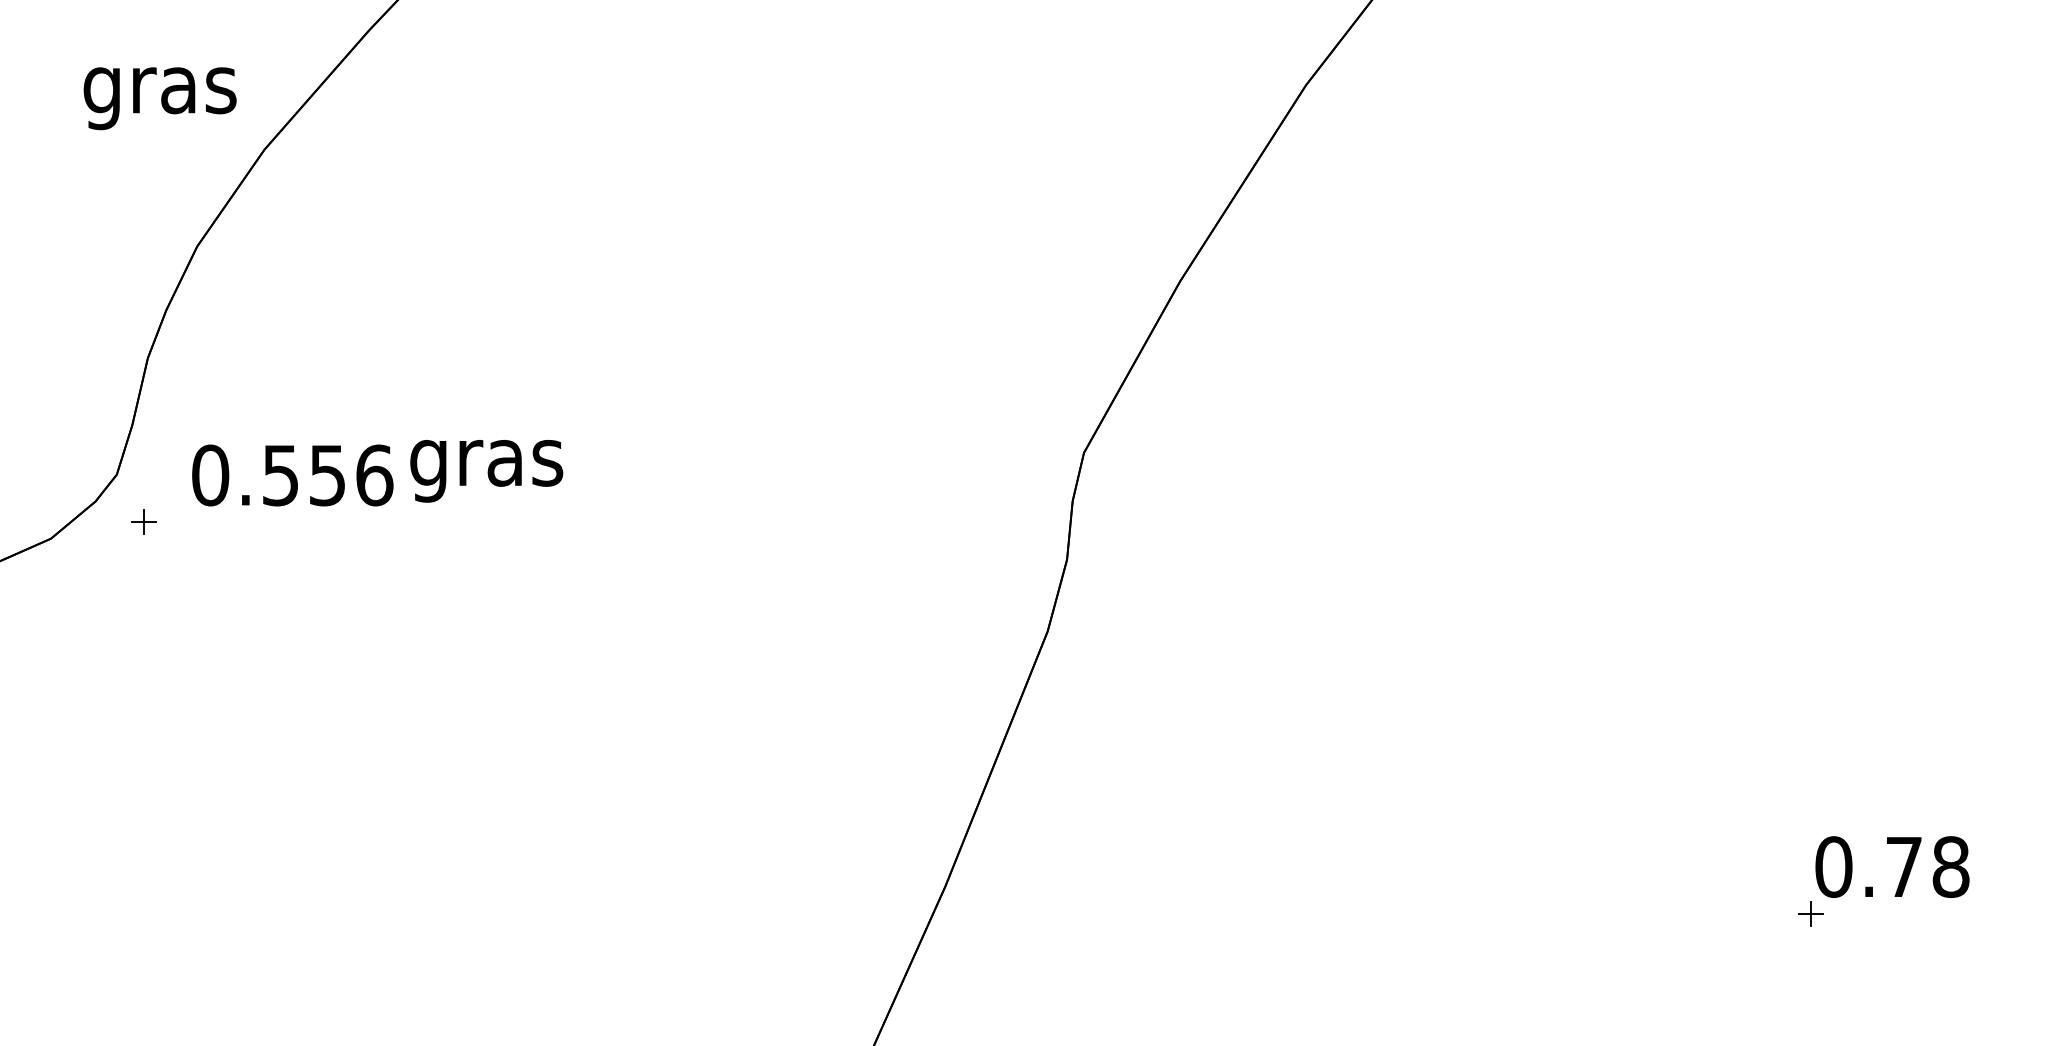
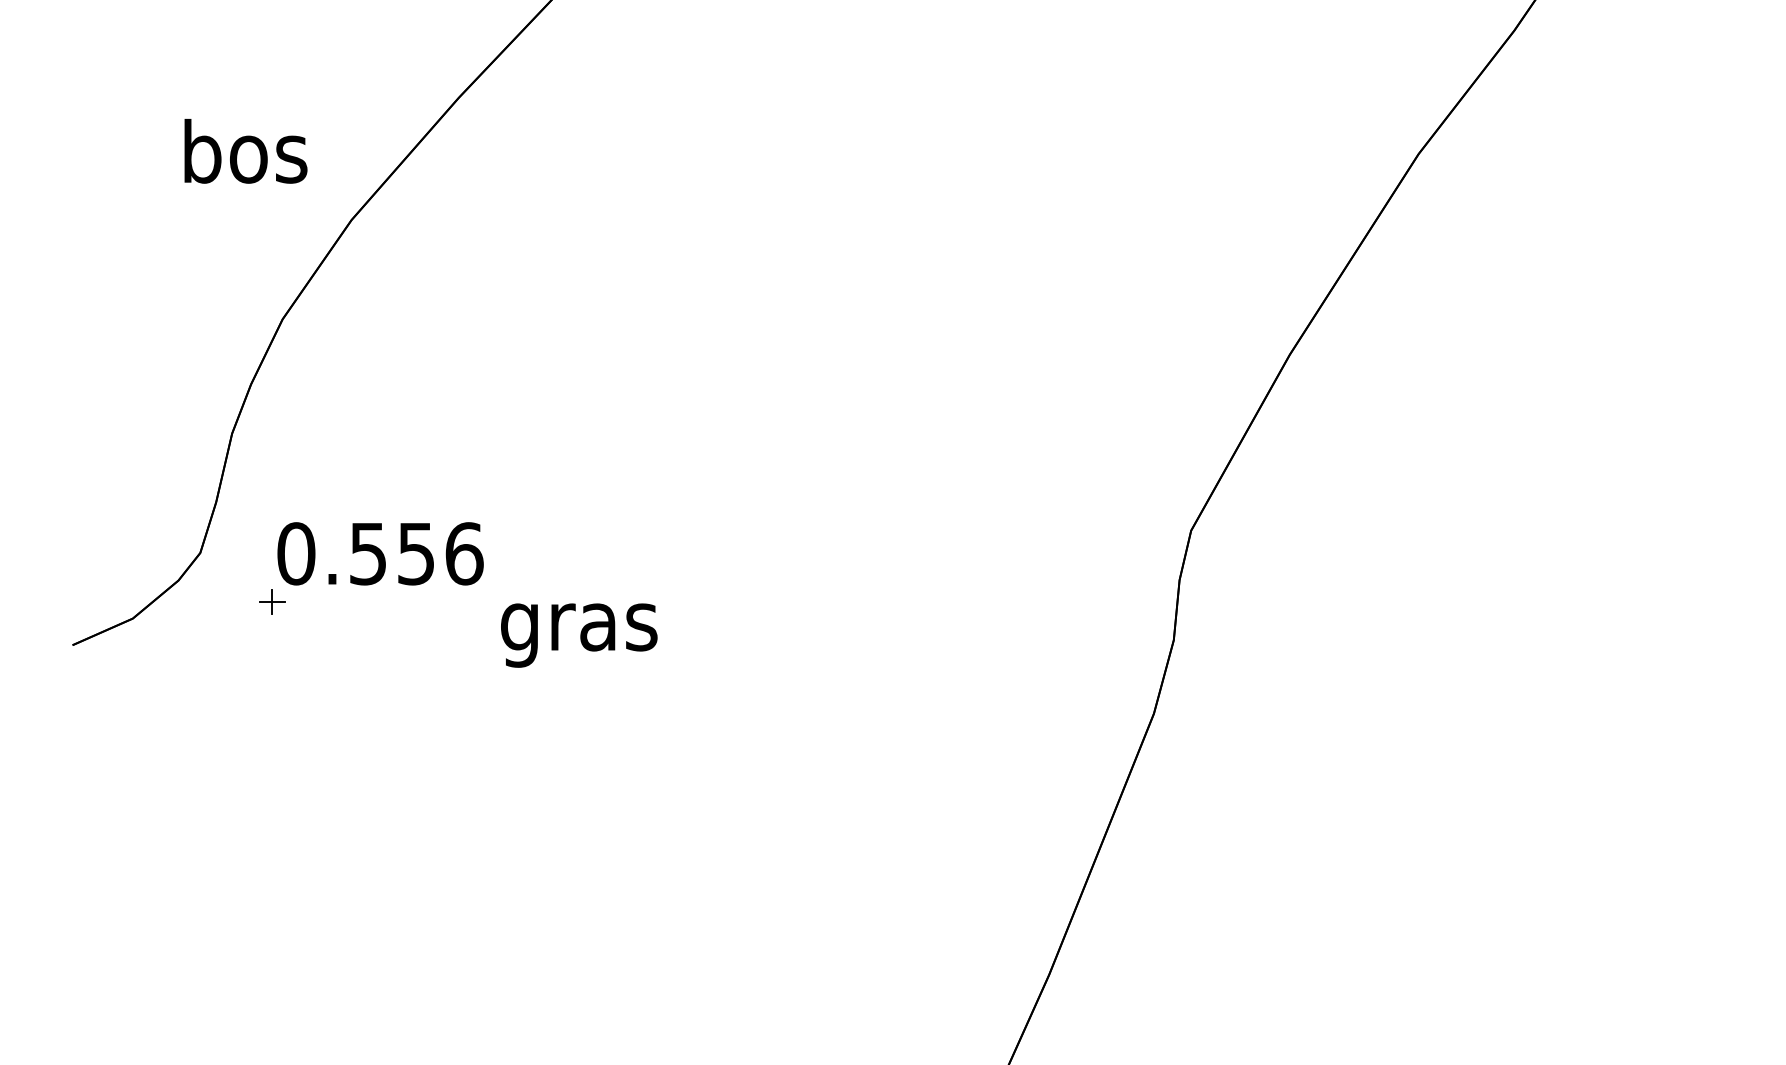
text: (159, 90) -> (244, 159), gras -> bos
text: (486, 471) -> (579, 635), moved
part: (143, 521) -> (271, 600), moved

